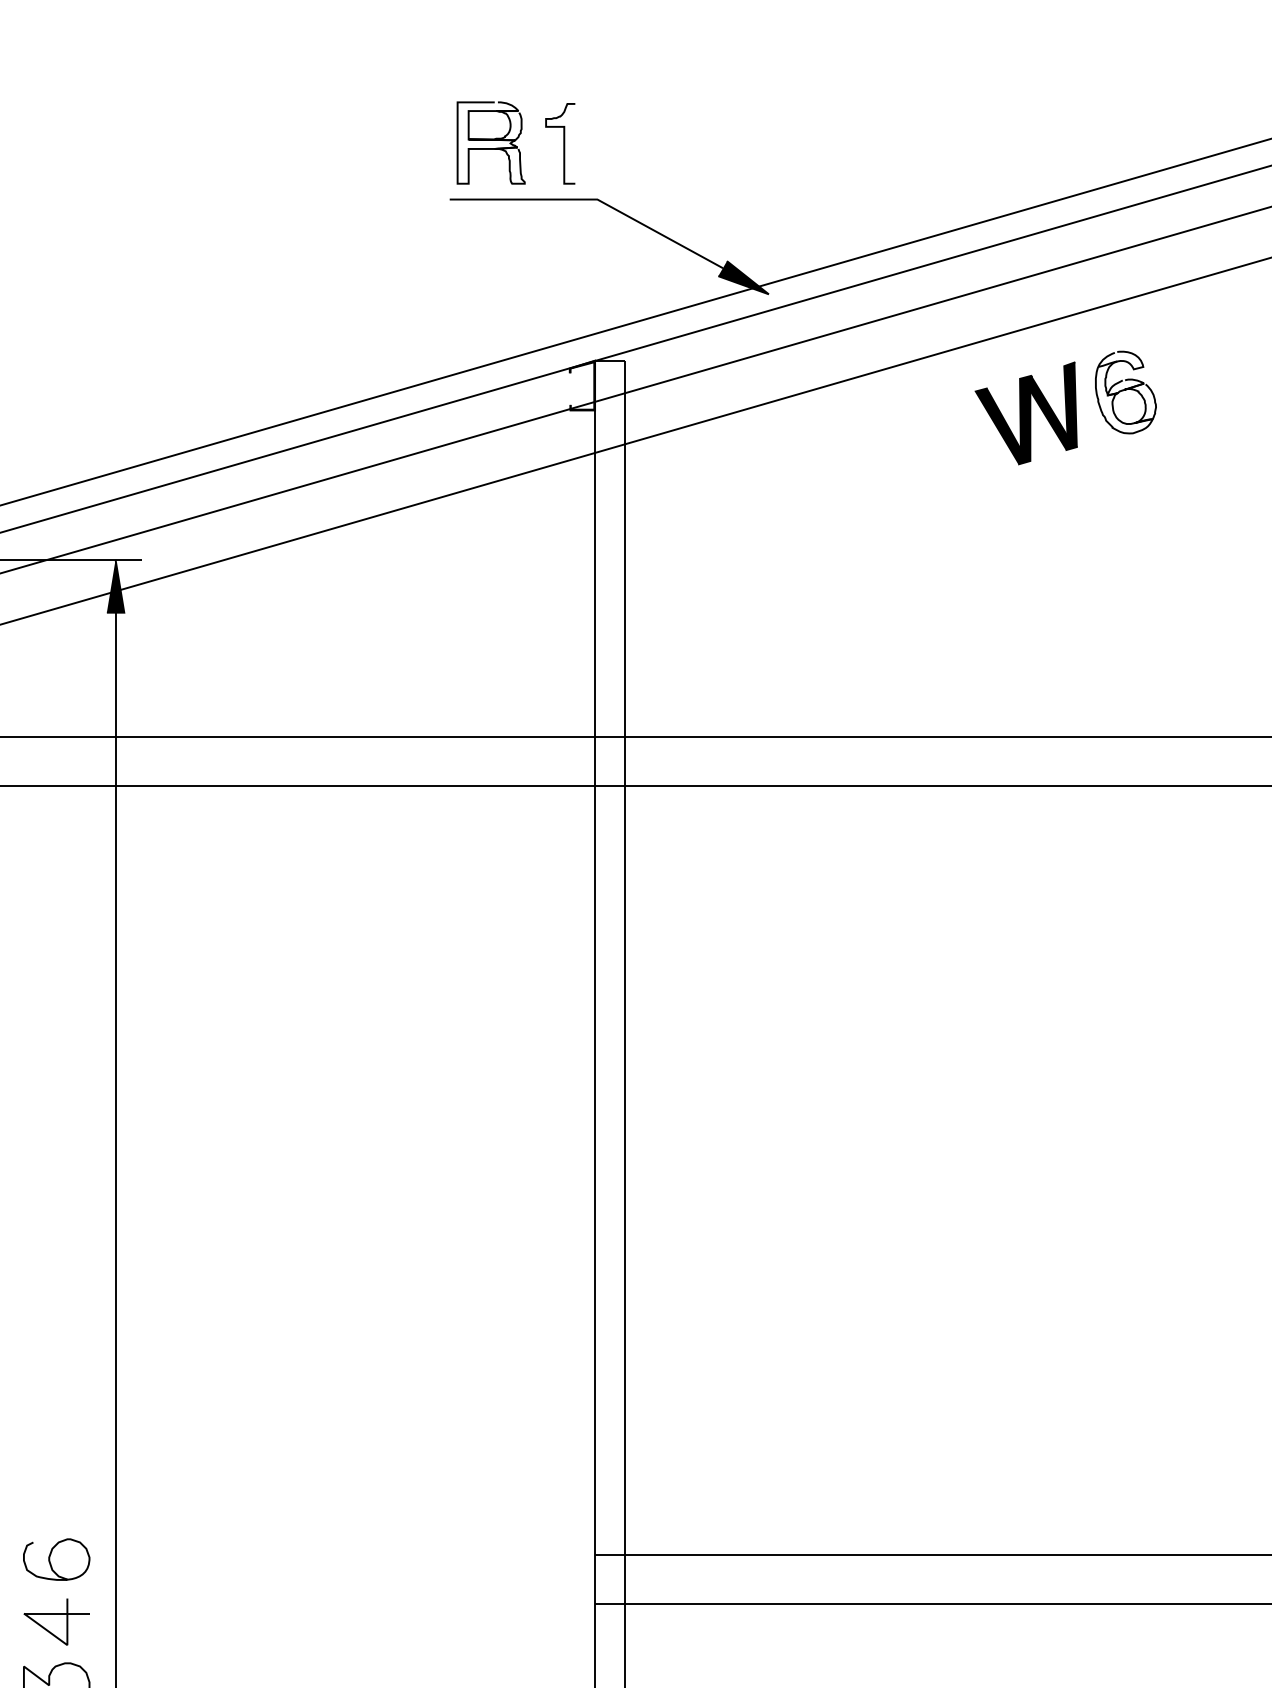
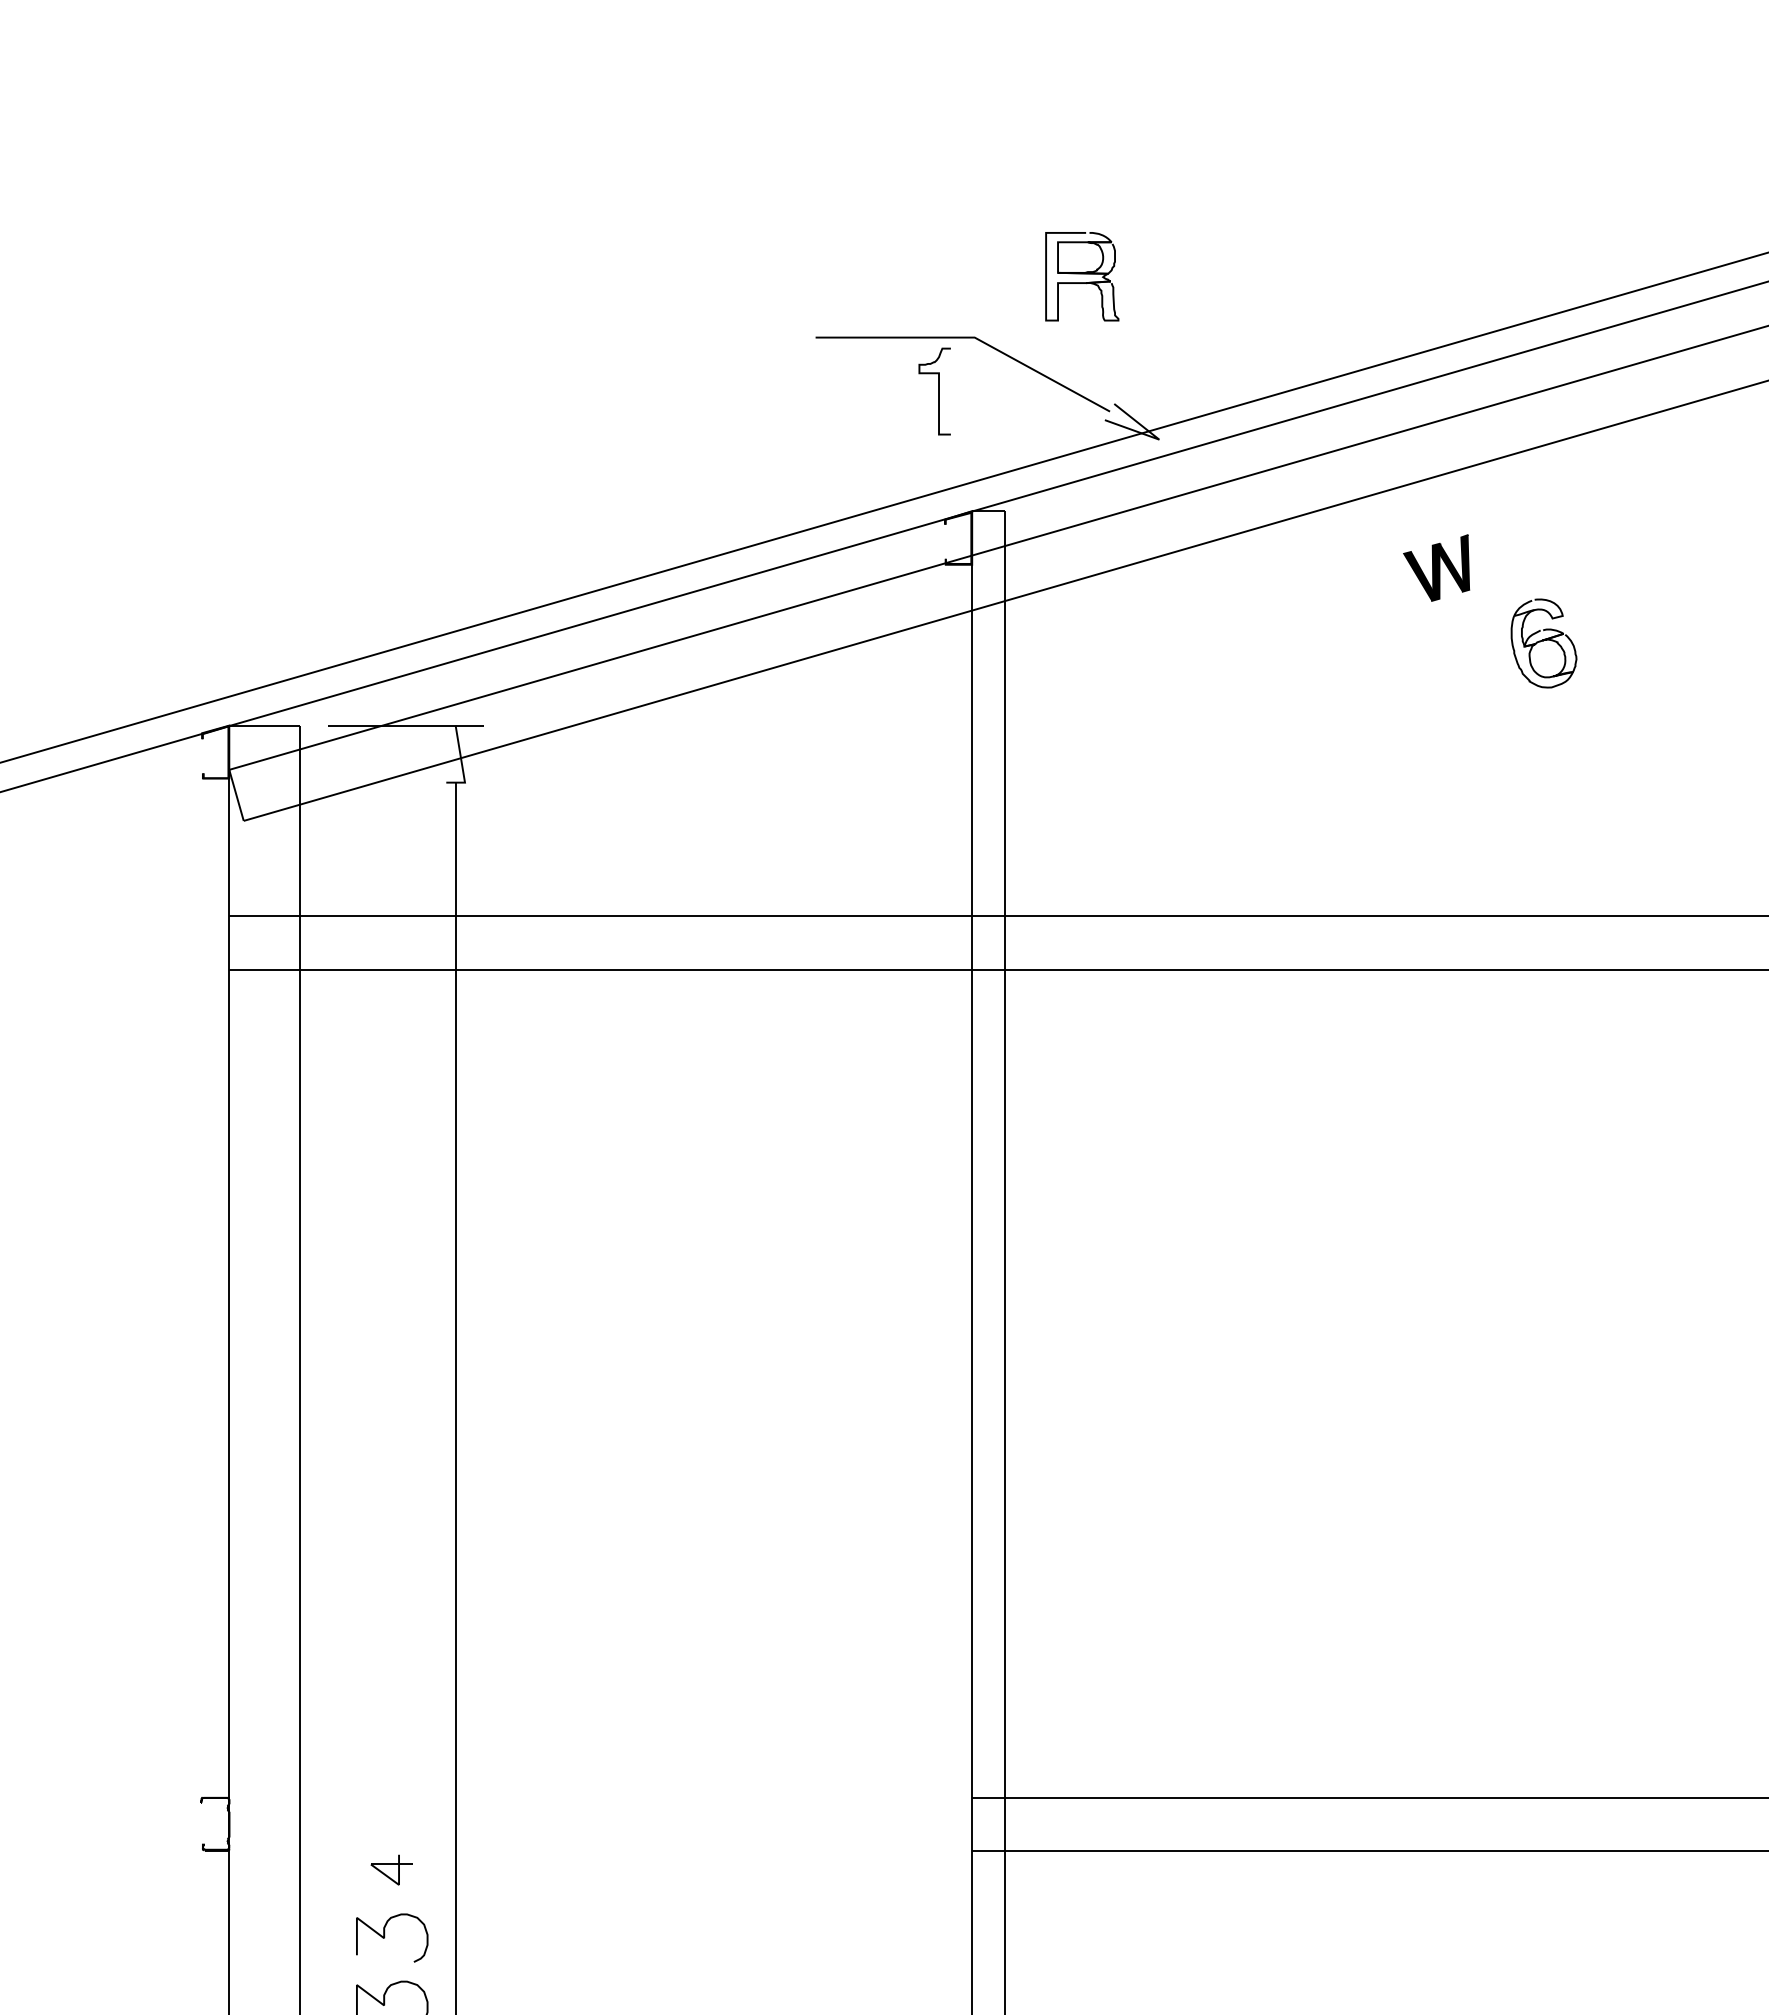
part: (491, 142) -> (1082, 276), moved
curve: (563, 143) -> (938, 391), moved
fill: (742, 277) -> (1131, 421), removed
part: (1125, 392) -> (1543, 643), moved
part: (1026, 412) -> (1436, 567), size x0.6
fill: (115, 585) -> (455, 753), removed
curve: (50, 1559) -> (385, 1802), removed
part: (56, 1621) -> (391, 1869), size x0.6

